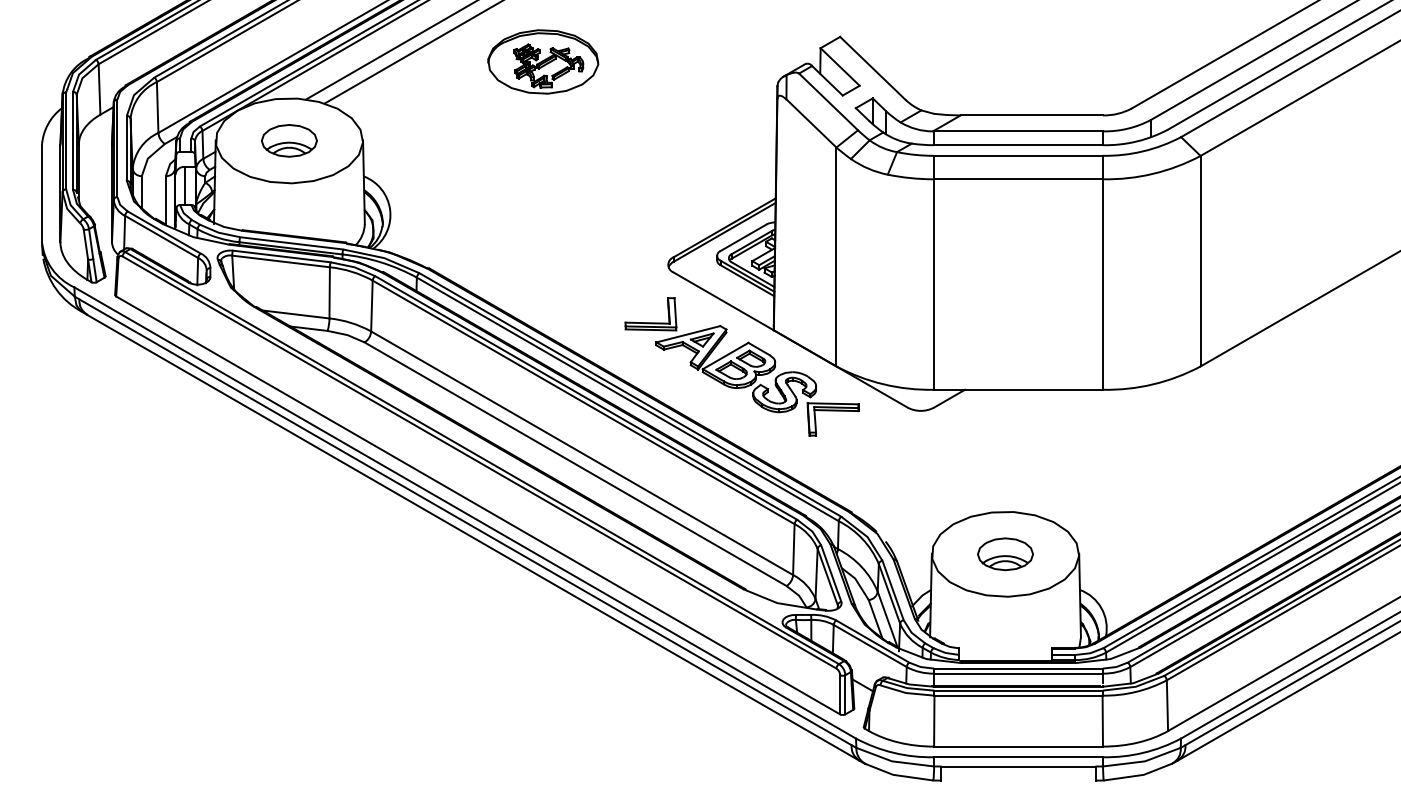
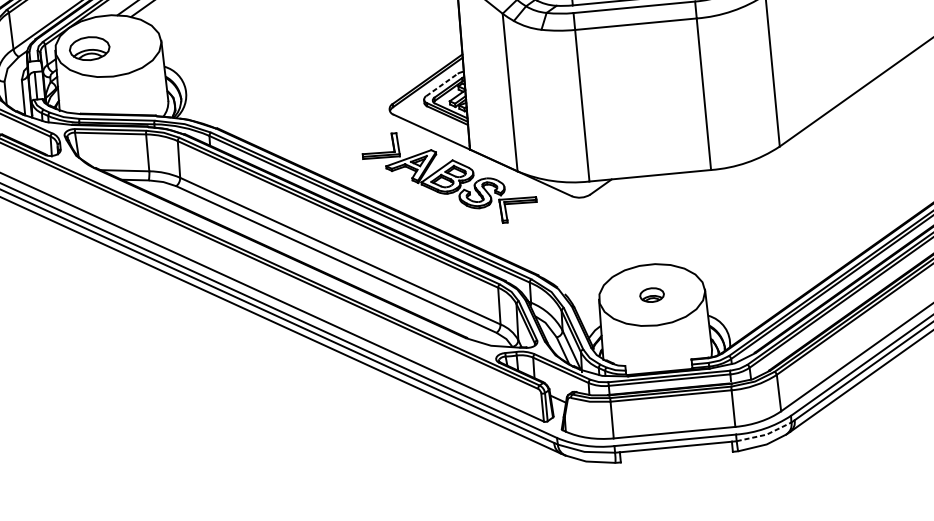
part: (289, 140) -> (89, 48), moved
line: (743, 237) -> (441, 84), solid -> dashed
part: (1005, 554) -> (652, 295), size x0.6
line: (1144, 761) -> (766, 434), solid -> dashed

